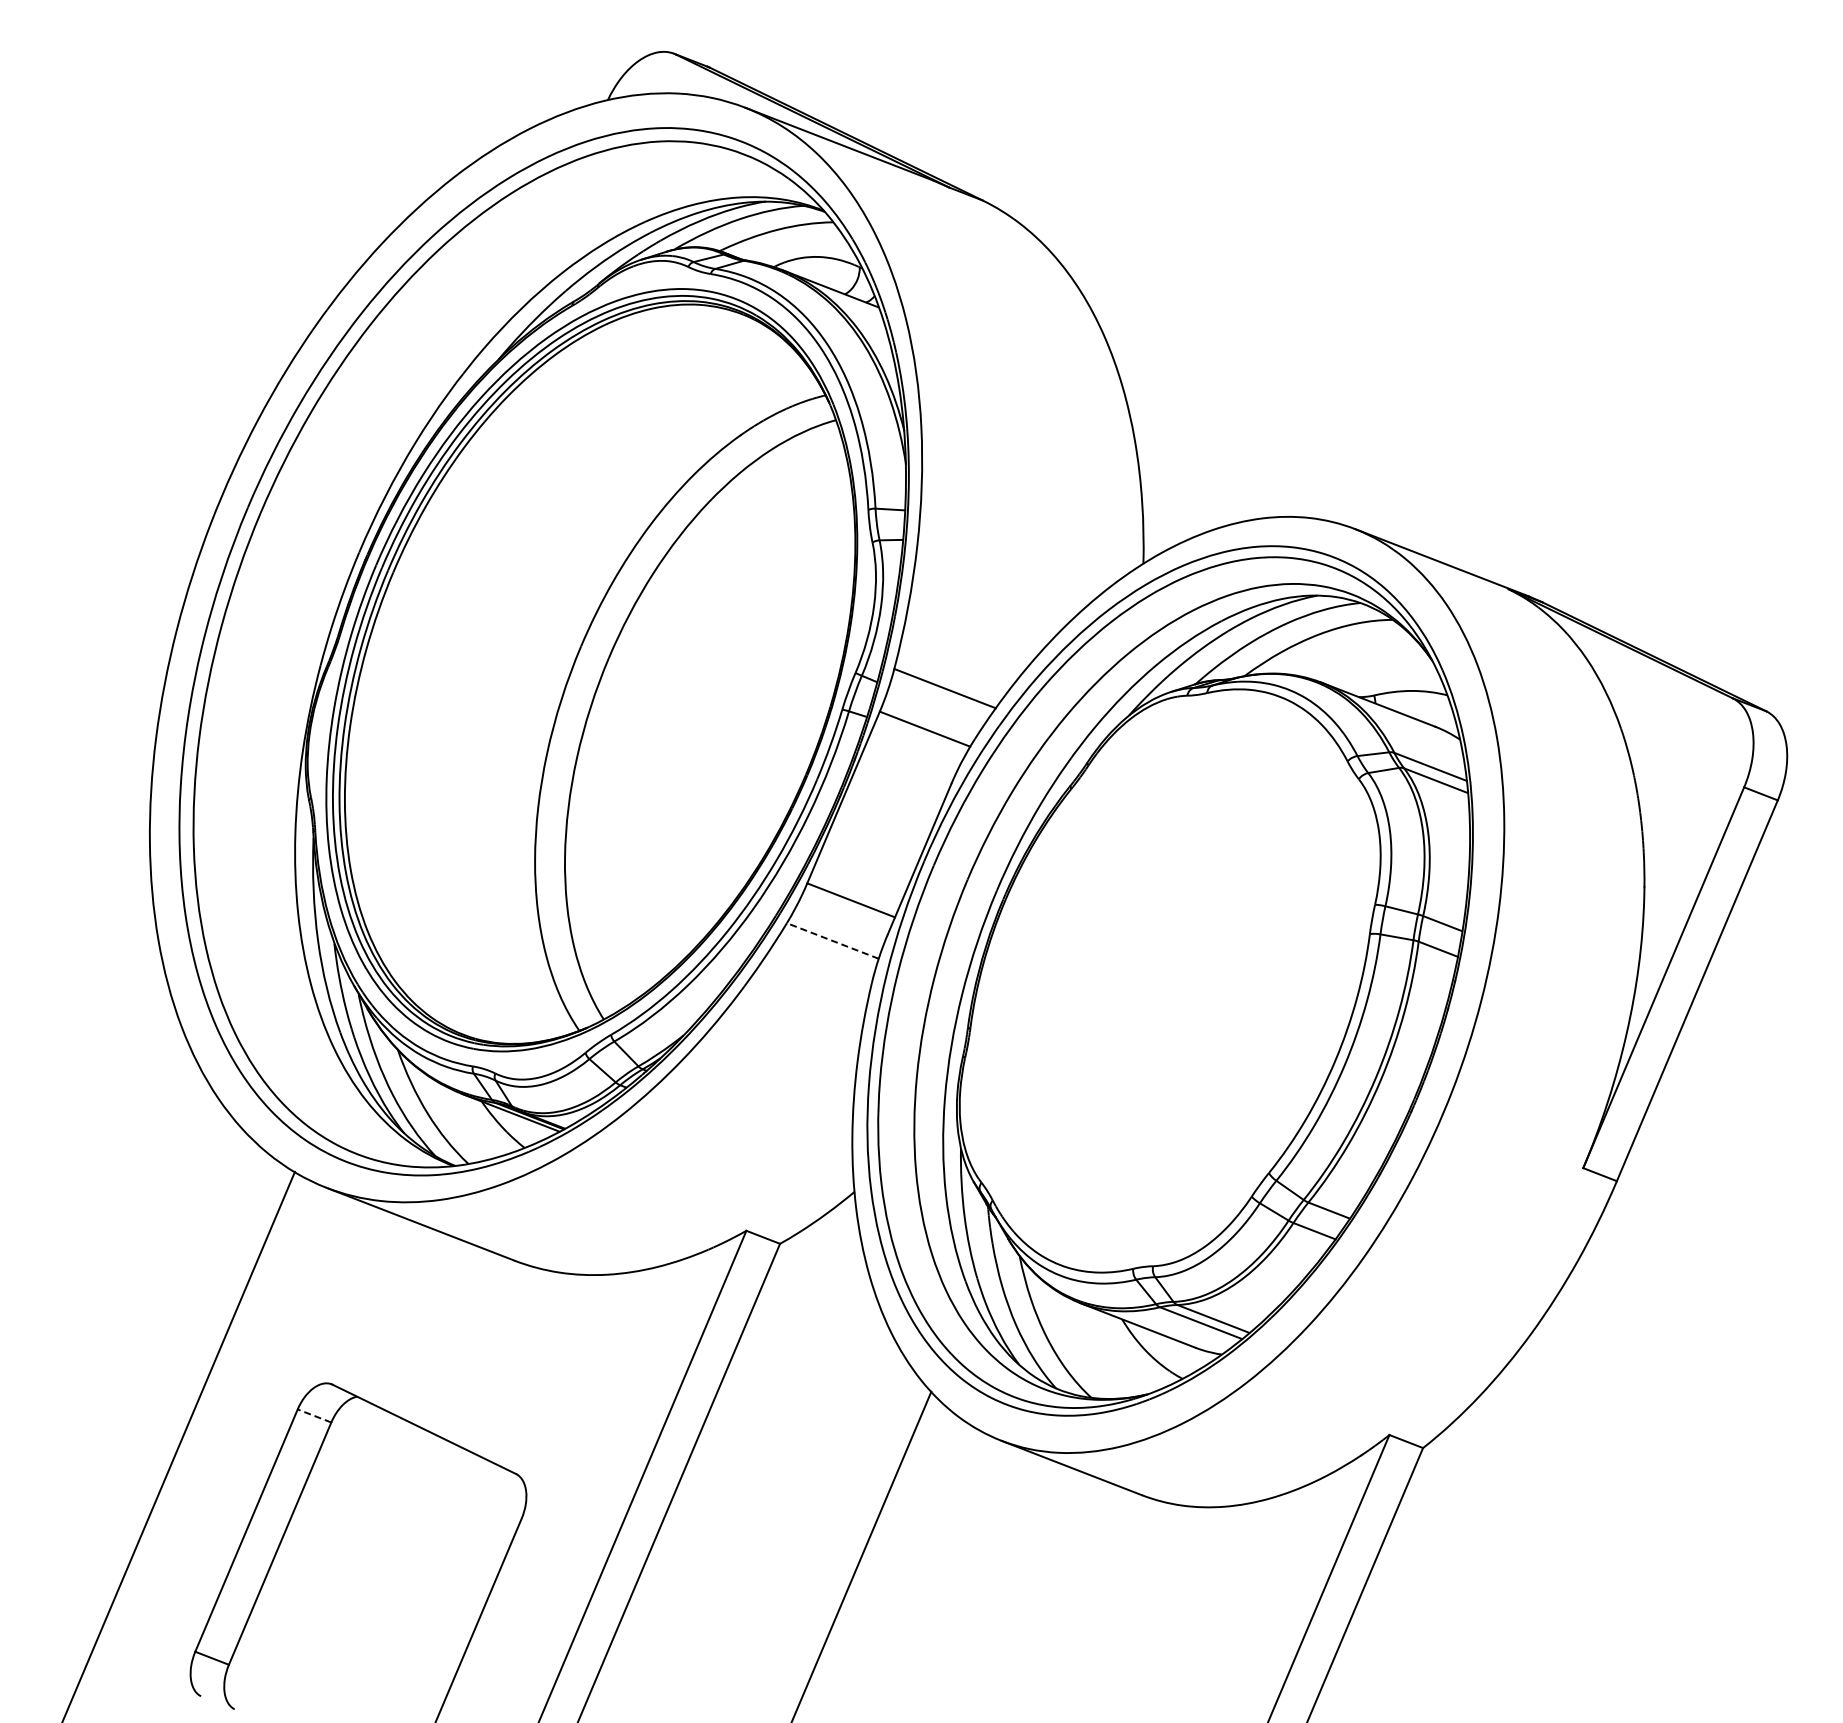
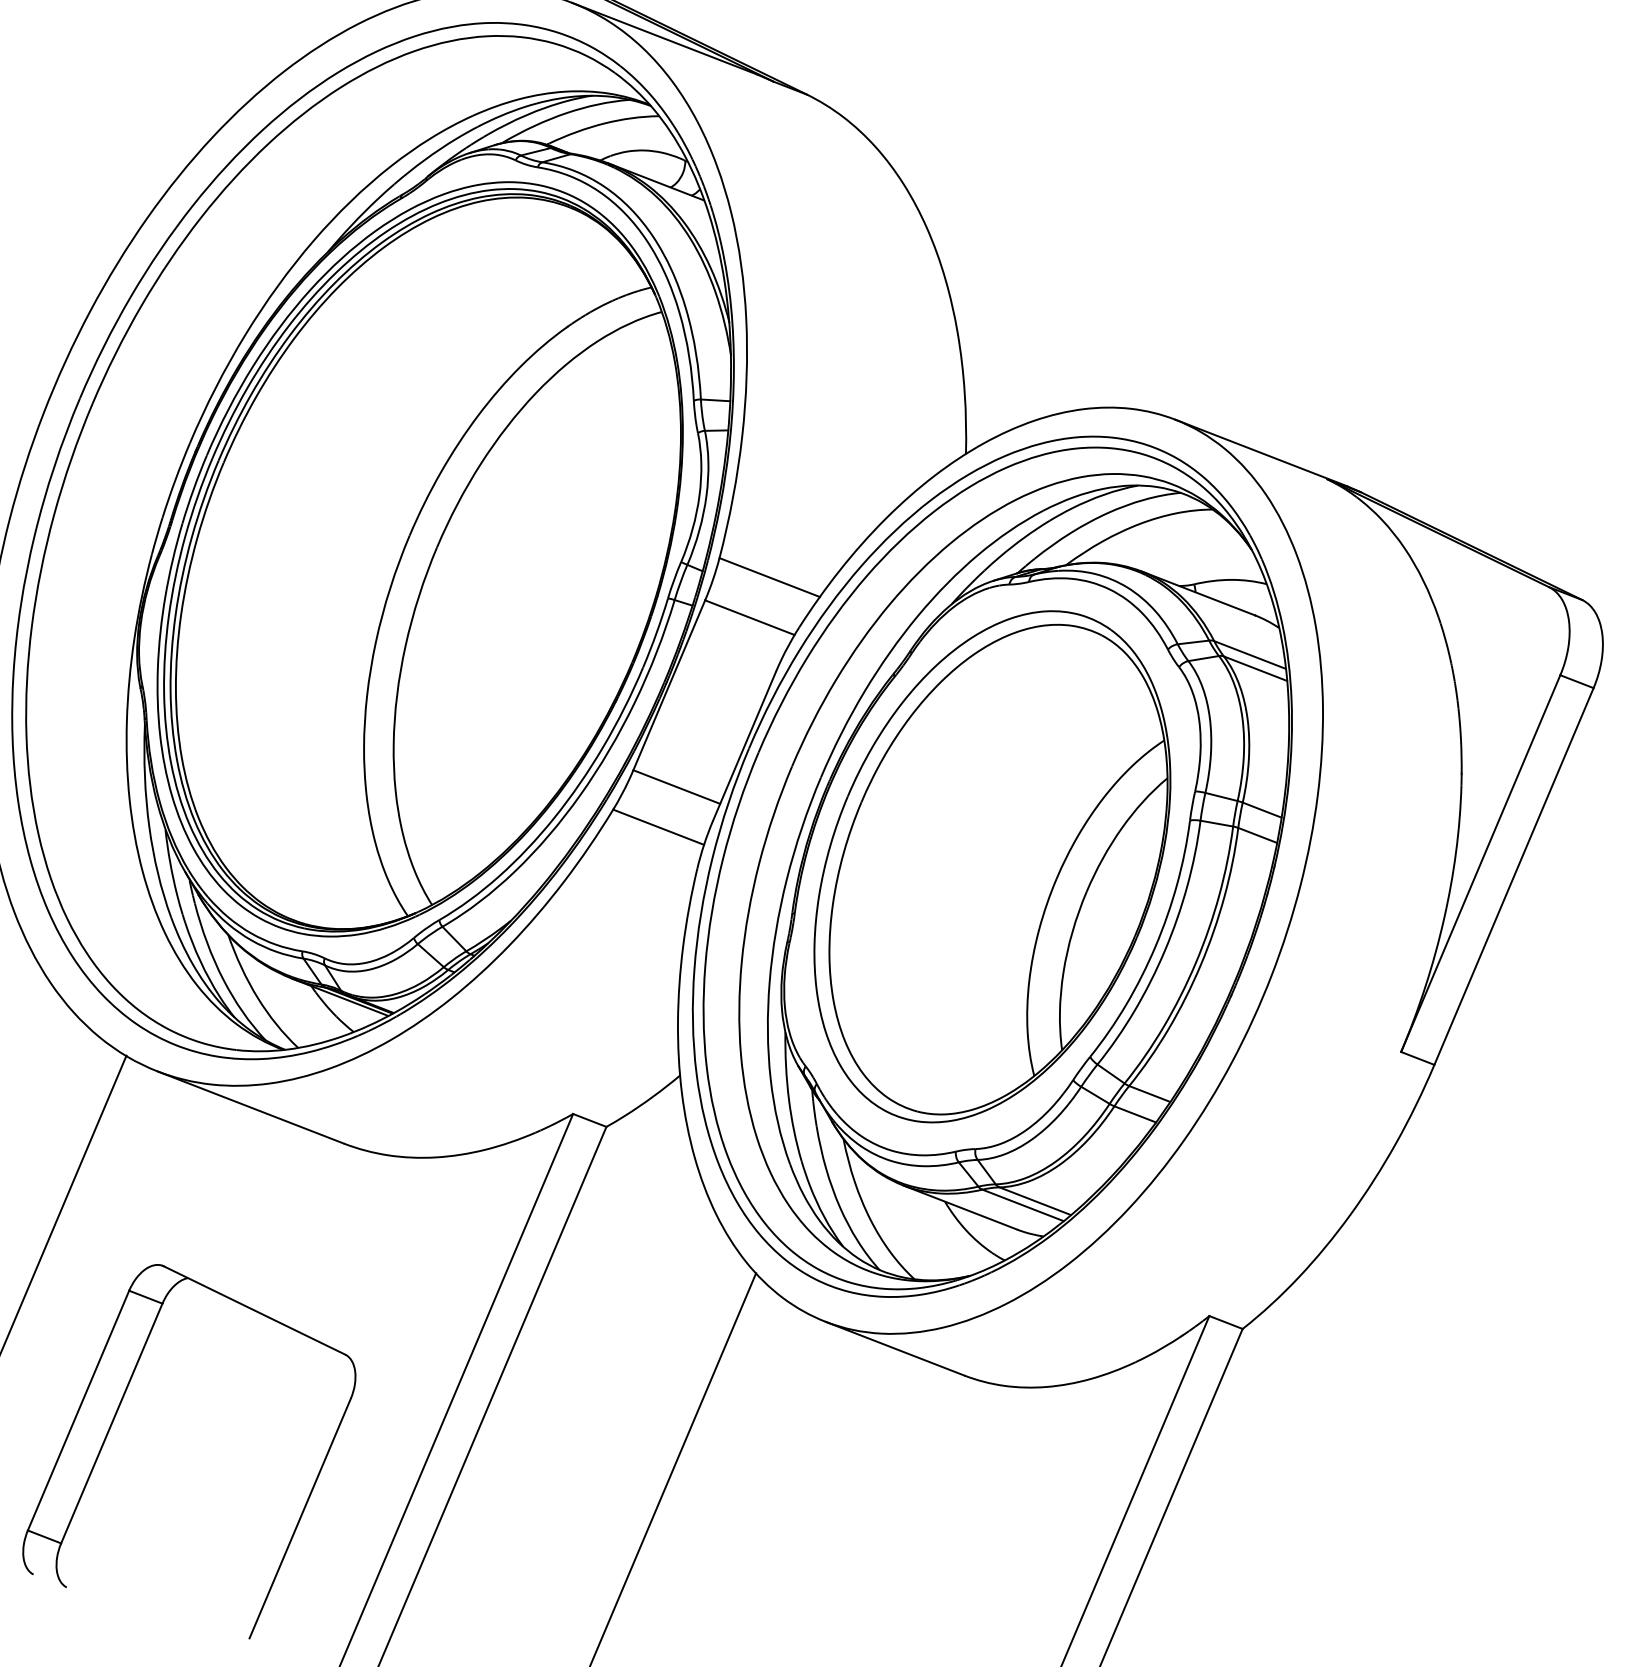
line: (832, 940) -> (658, 826), dashed -> solid
part: (1169, 980) -> (991, 866), added
line: (314, 1415) -> (145, 1296), dashed -> solid

